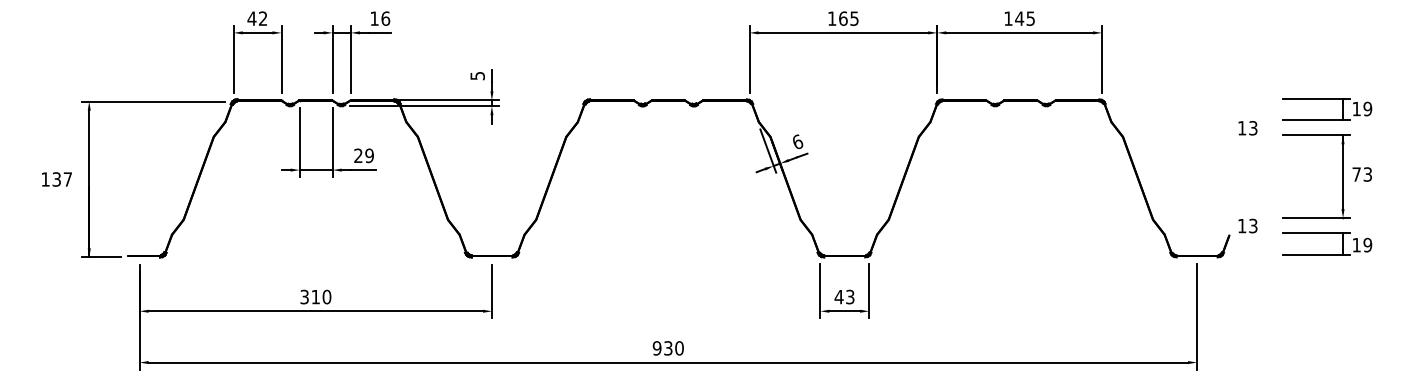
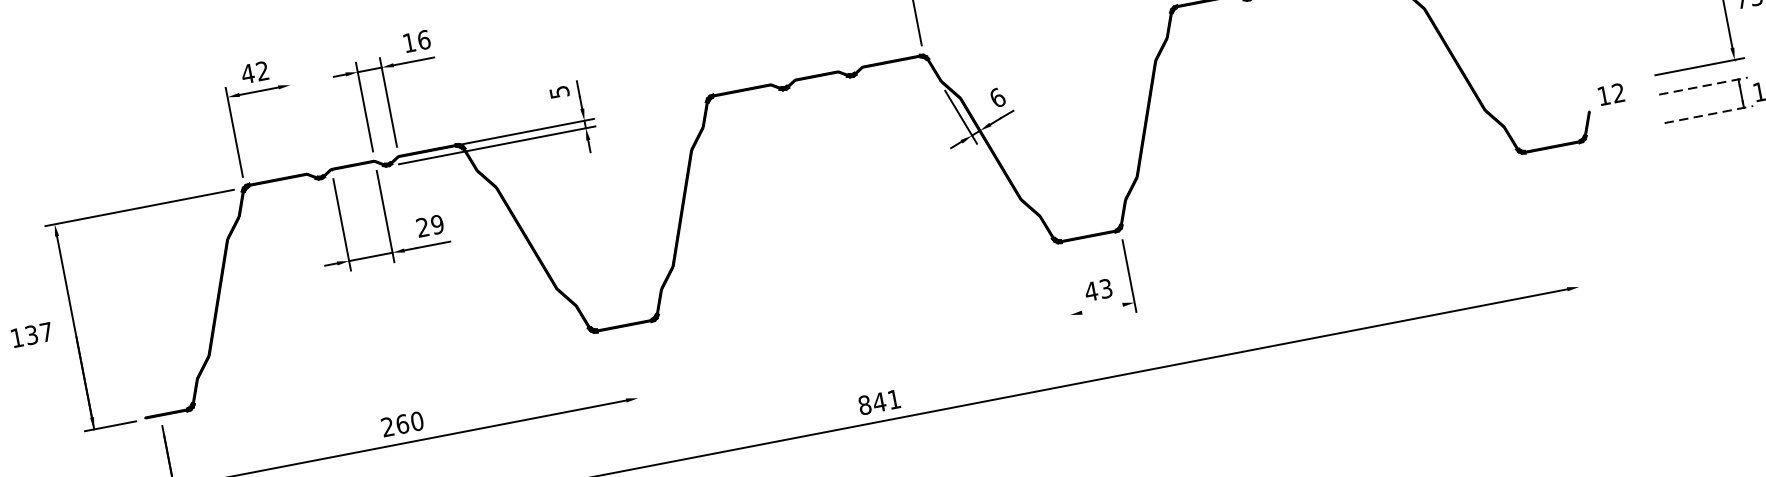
line: (281, 59) -> (297, 120), removed
text: (1253, 226) -> (1618, 93), 13 -> 12
line: (1316, 232) -> (1703, 85), solid -> dashed
line: (1316, 254) -> (1708, 114), solid -> dashed
line: (820, 290) -> (1065, 287), removed
line: (492, 291) -> (633, 372), removed
text: (310, 296) -> (395, 424), 310 -> 260
line: (844, 311) -> (1102, 309), removed
line: (1197, 316) -> (1568, 226), removed
text: (667, 348) -> (878, 402), 930 -> 841

